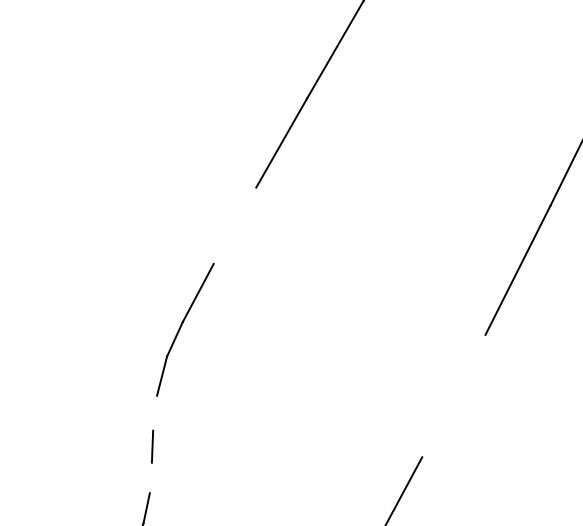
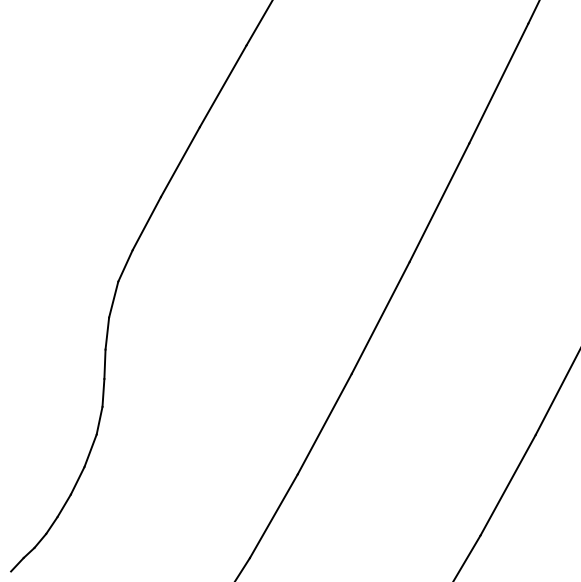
line: (233, 226) -> (179, 162), added
line: (453, 395) -> (380, 317), added
line: (155, 413) -> (107, 333), added
line: (150, 477) -> (103, 392), added

